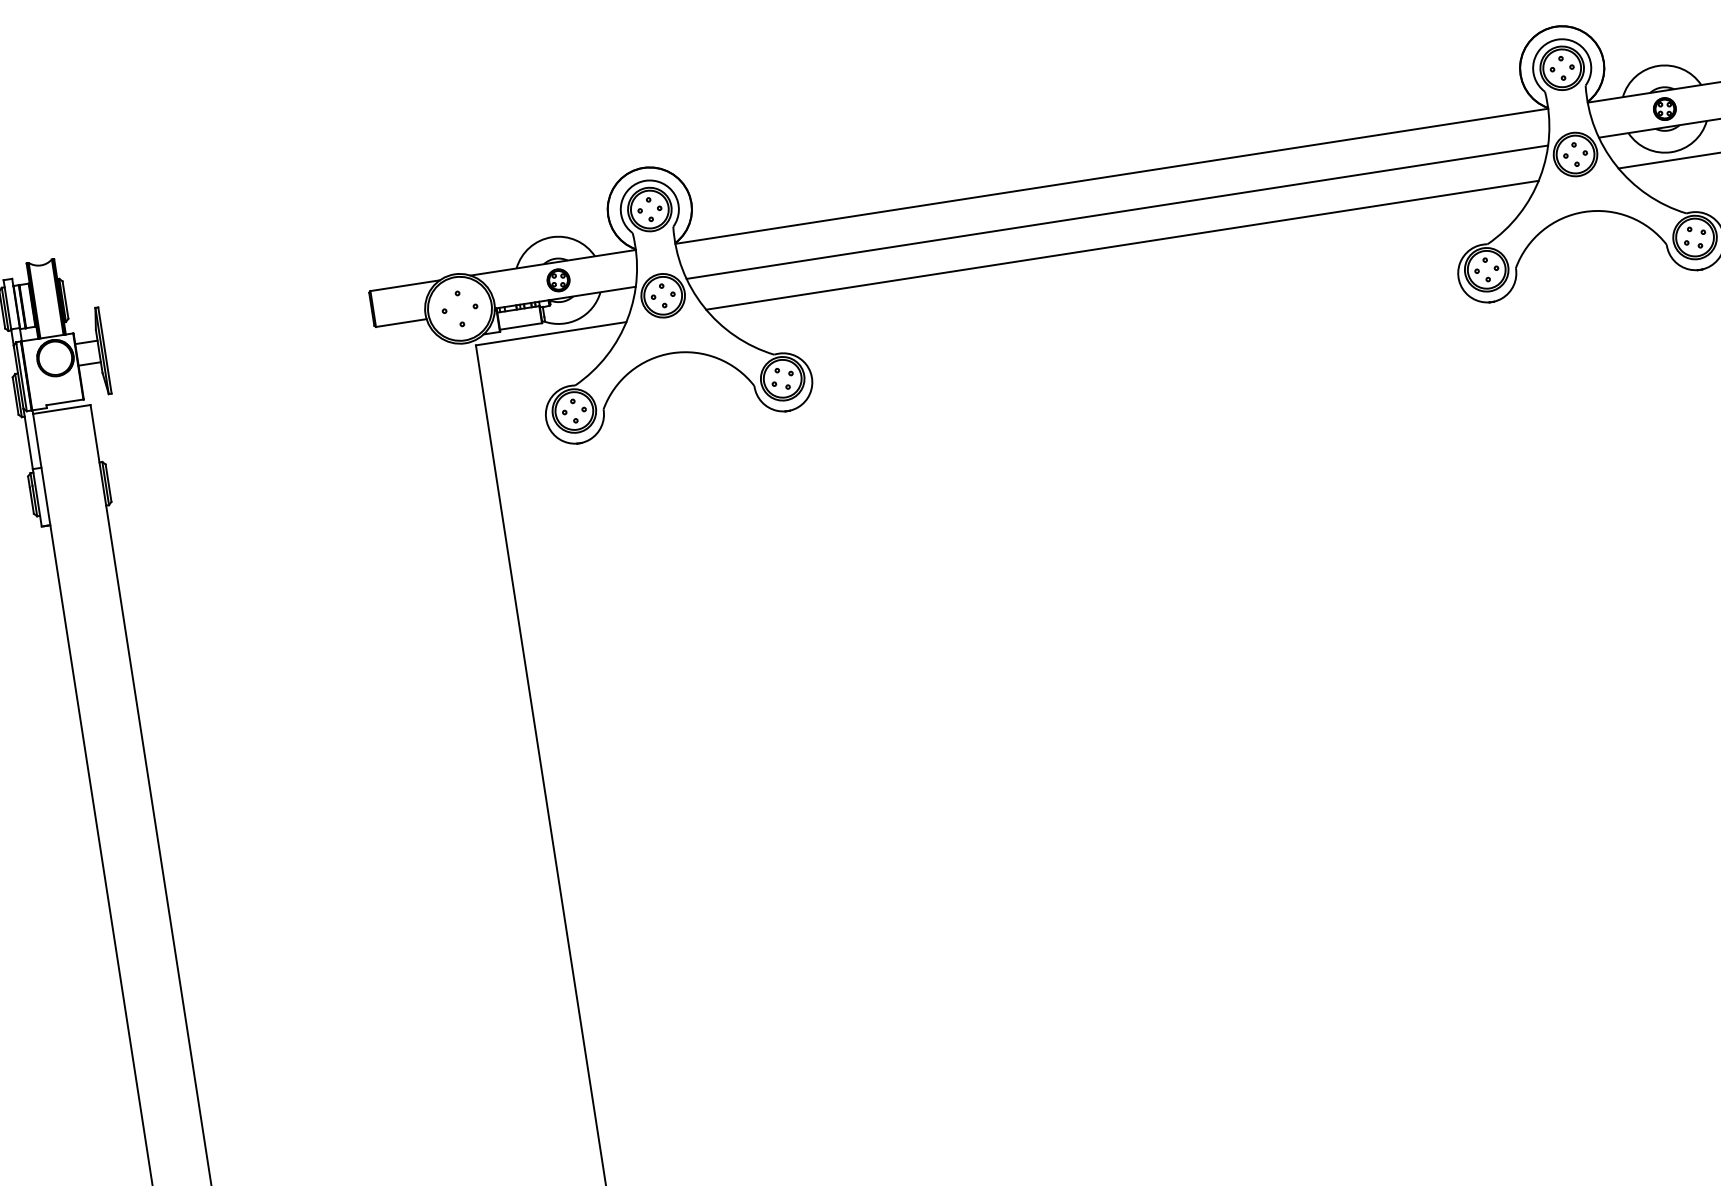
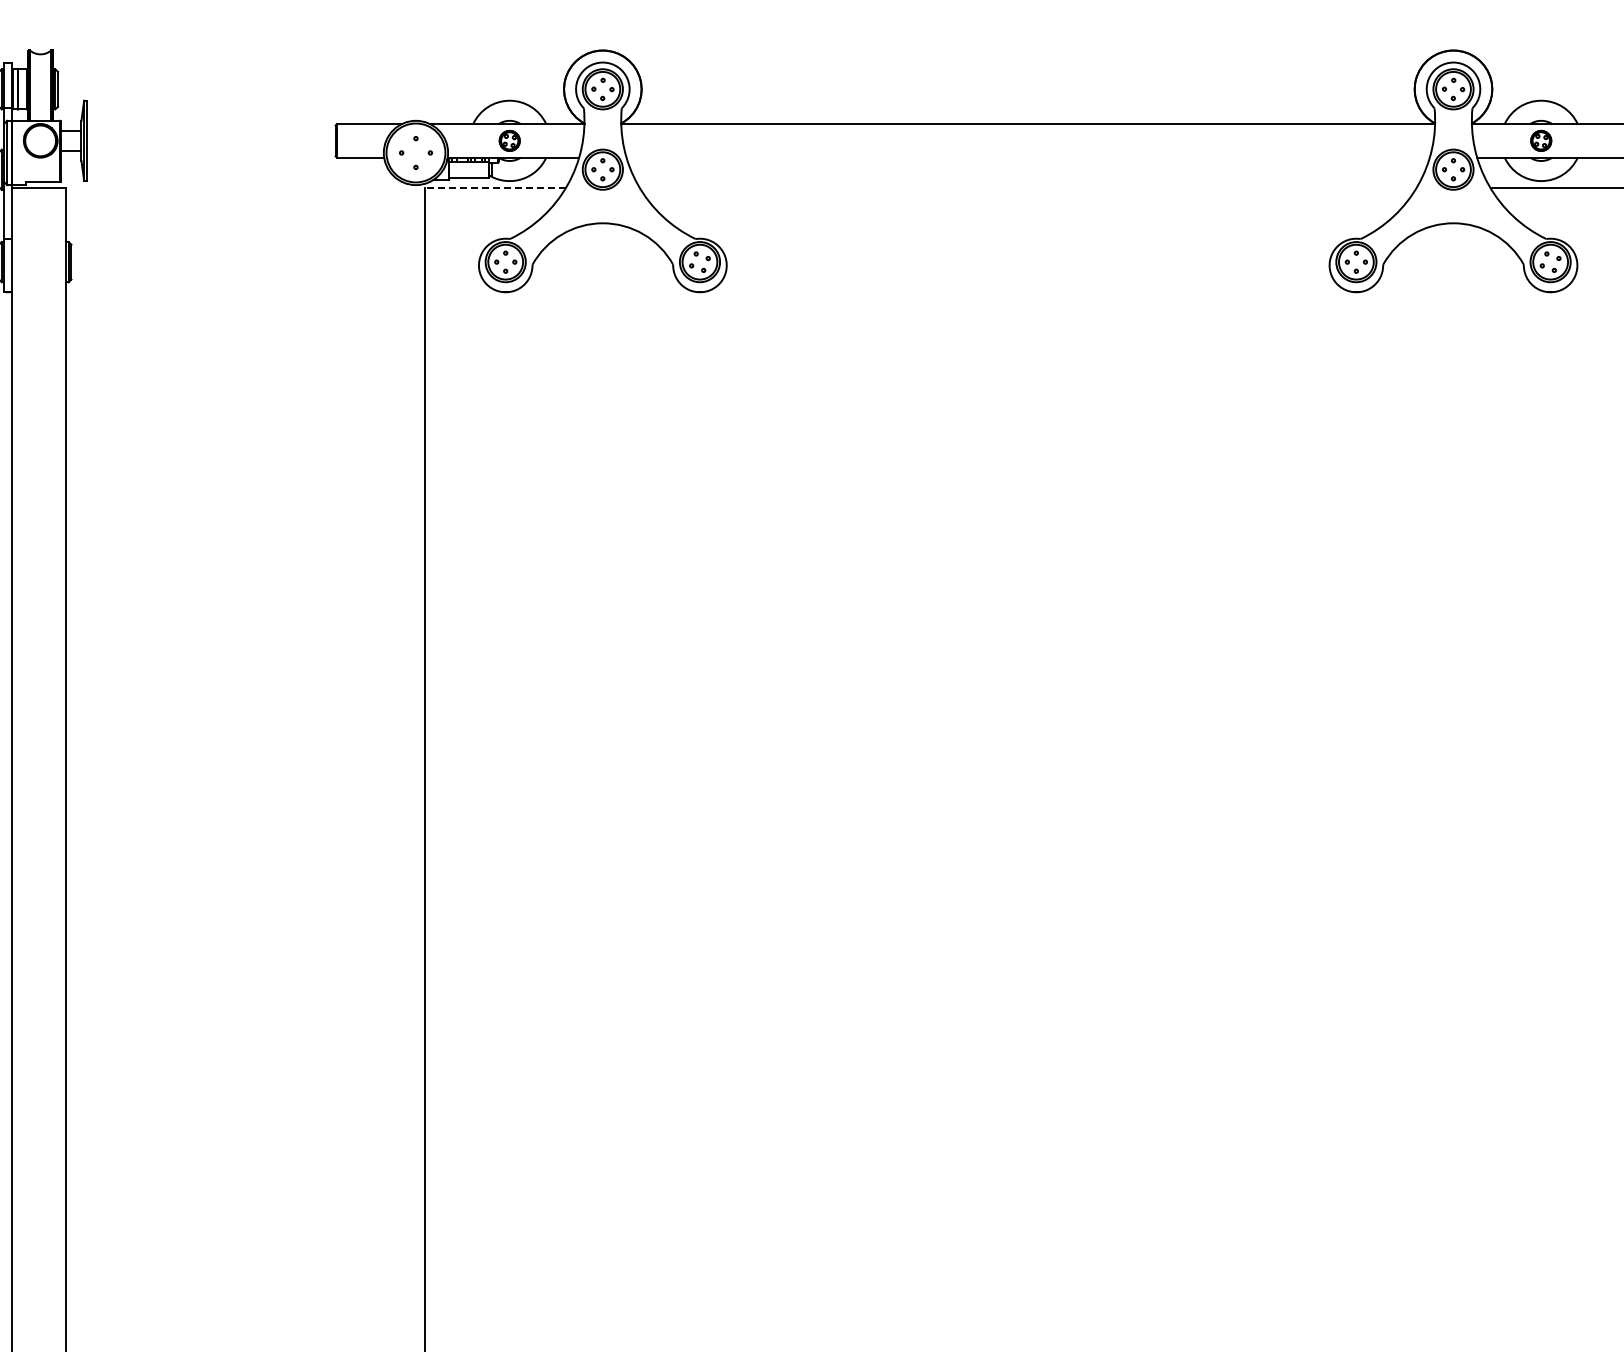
line: (1116, 212) -> (1027, 157), removed
line: (1122, 245) -> (1028, 188), removed
line: (550, 333) -> (494, 188), solid -> dashed

